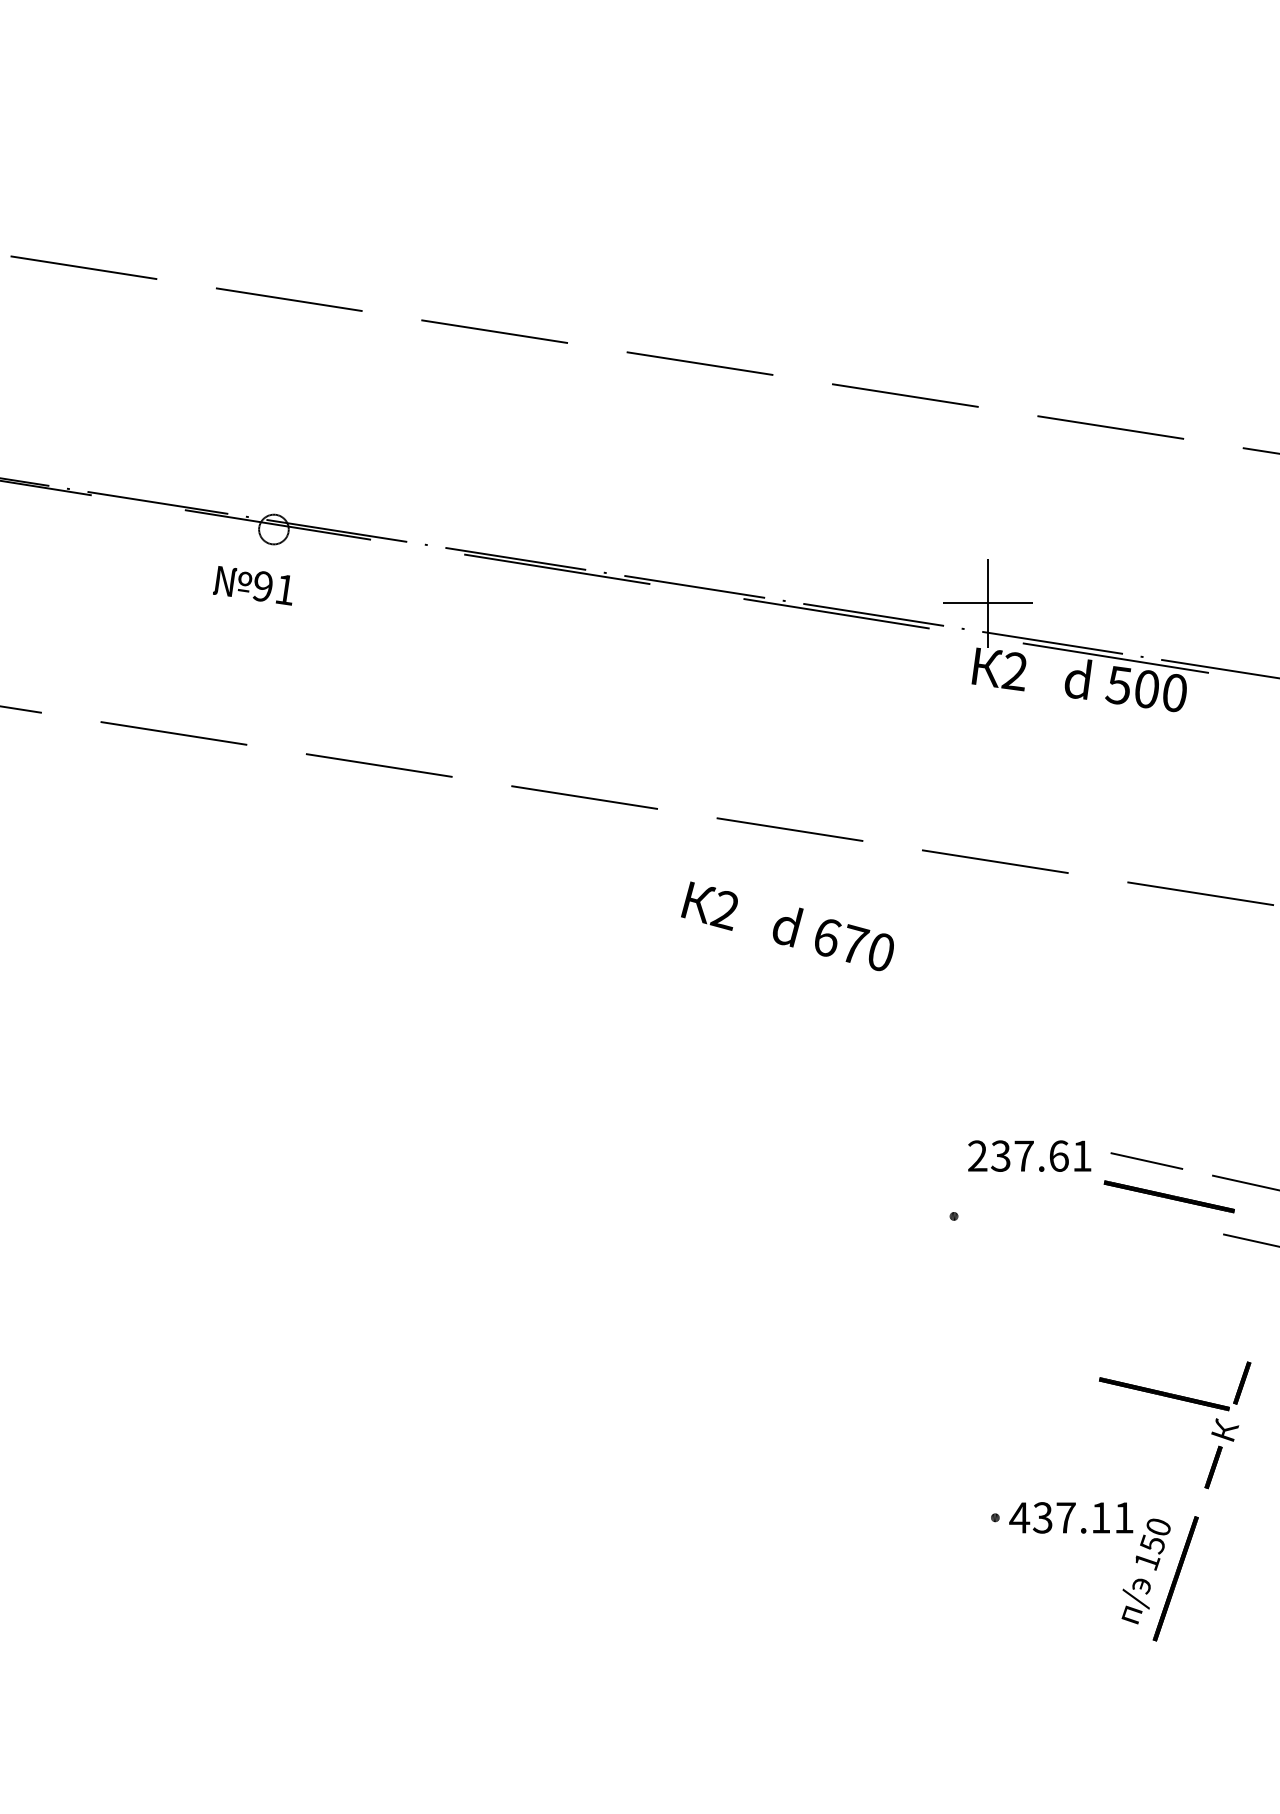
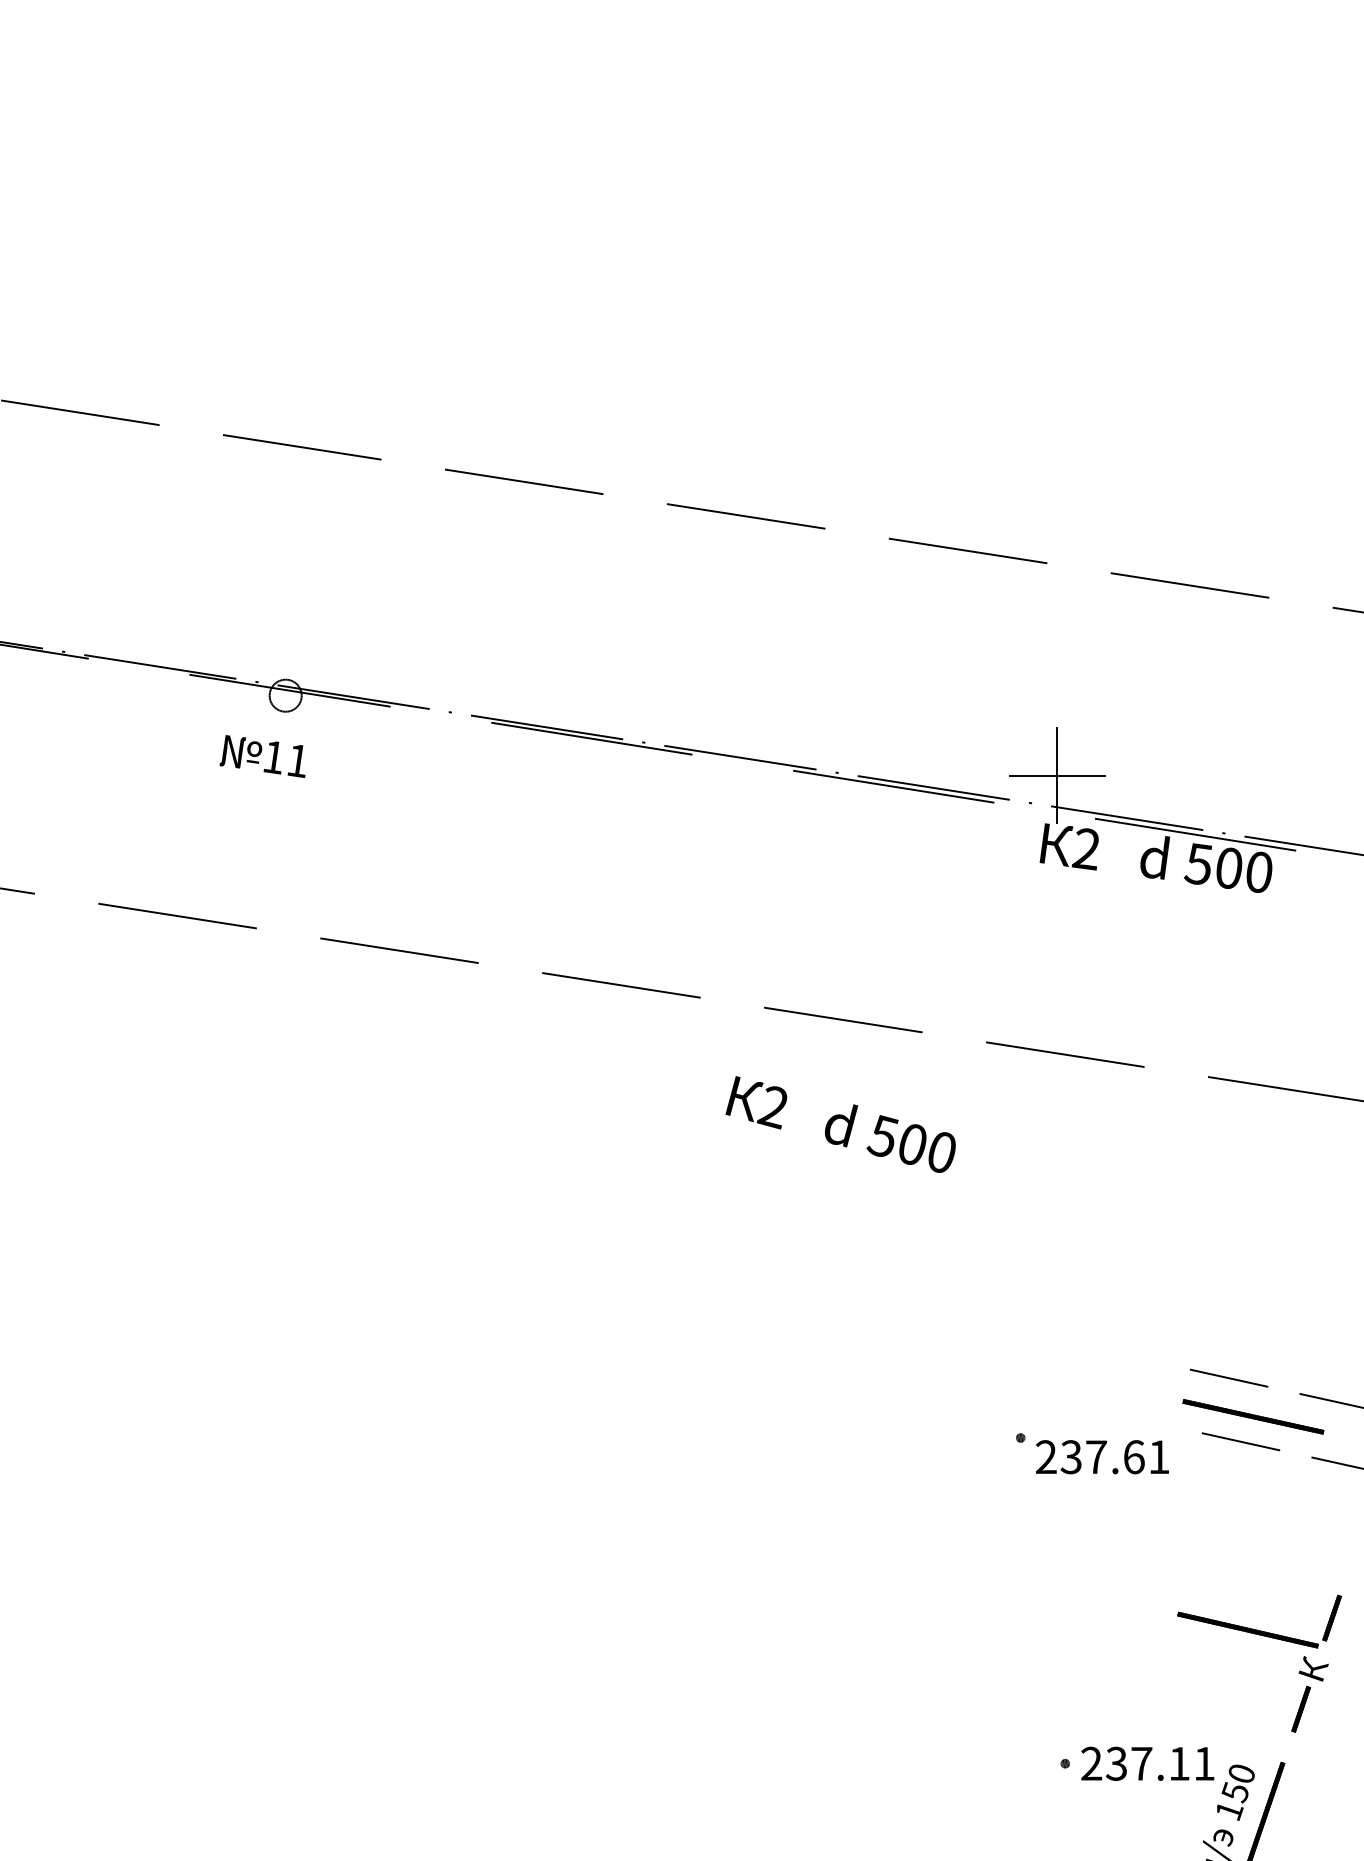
text: (262, 586) -> (273, 757), 91 -> 11
text: (840, 940) -> (897, 1139), 670 -> 500
text: (1029, 1155) -> (1102, 1456), moved
line: (1157, 1219) -> (1240, 1441), added
text: (1019, 1517) -> (1091, 1763), 437.11 -> 237.11

